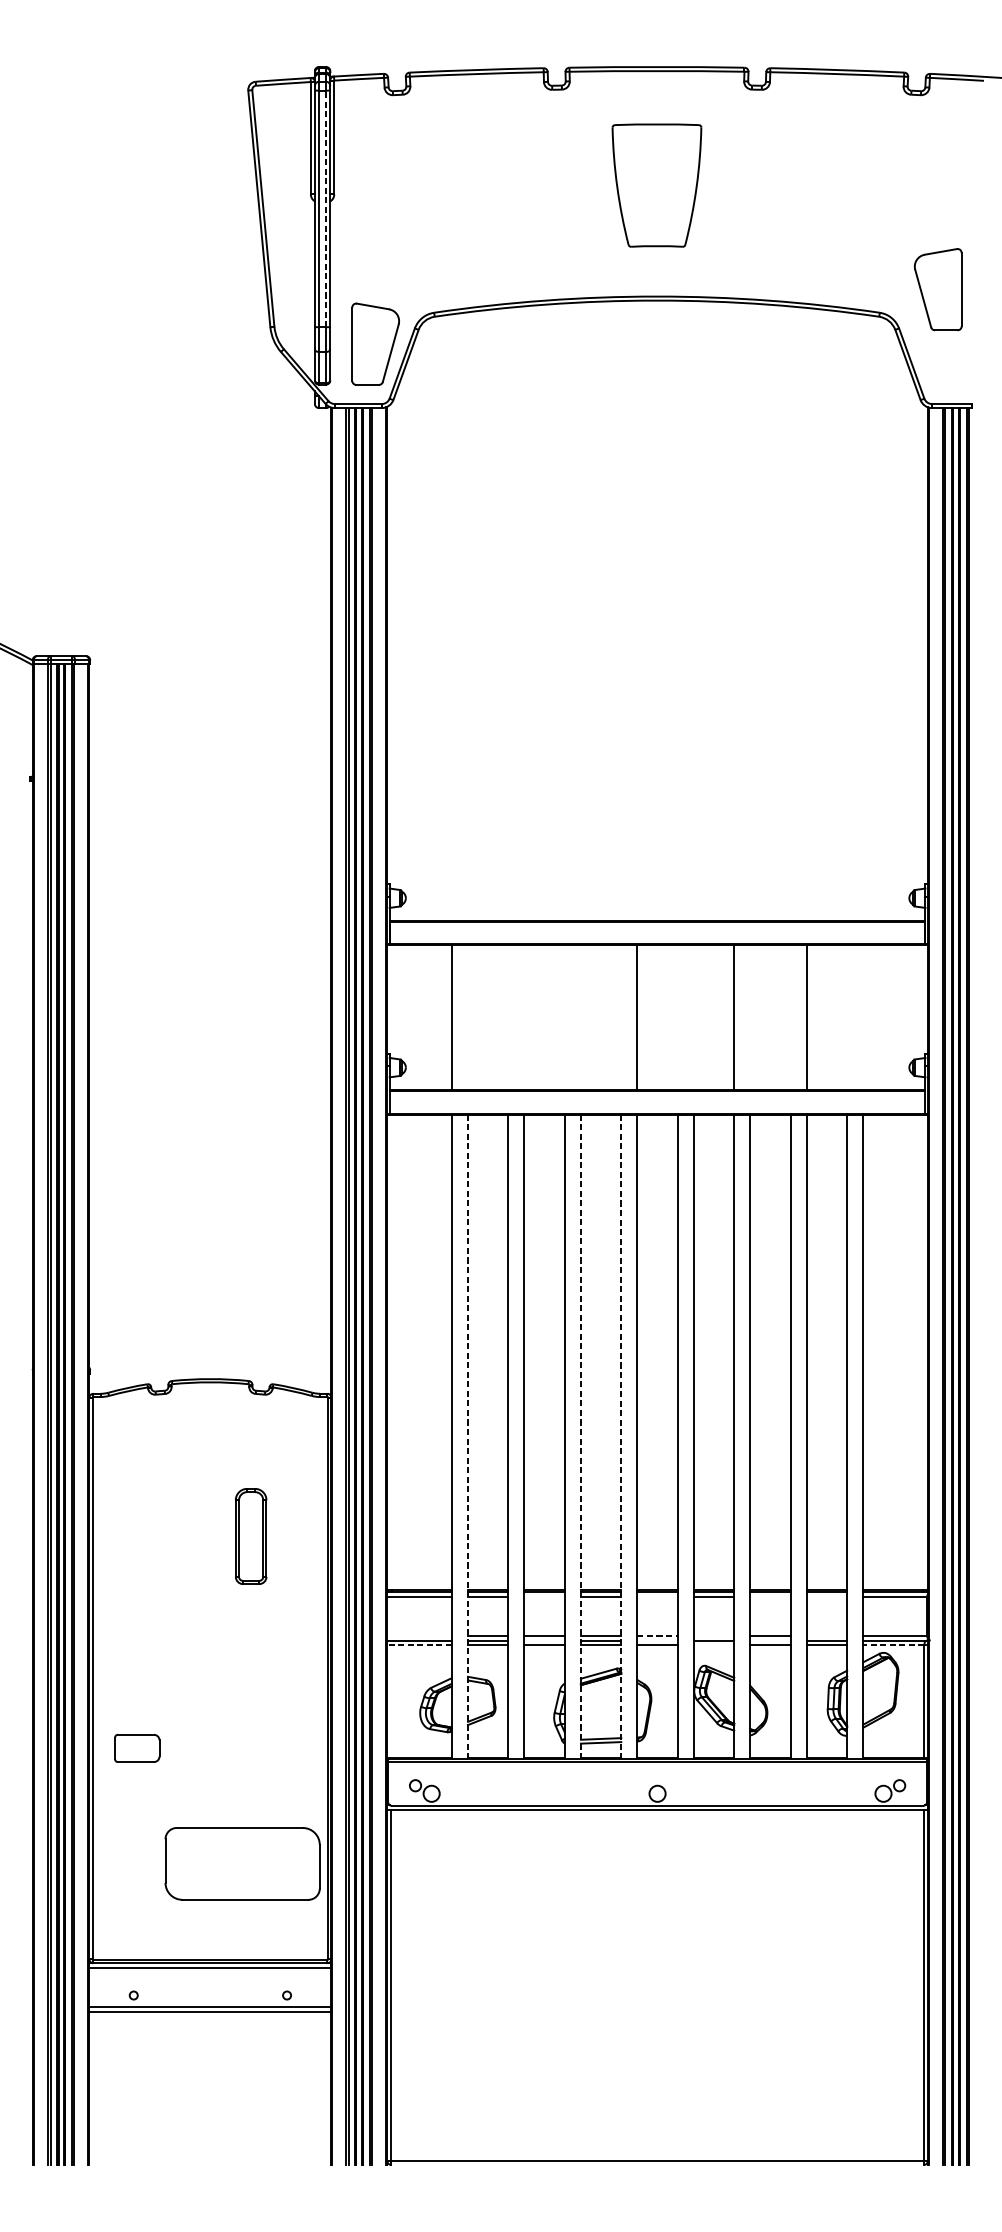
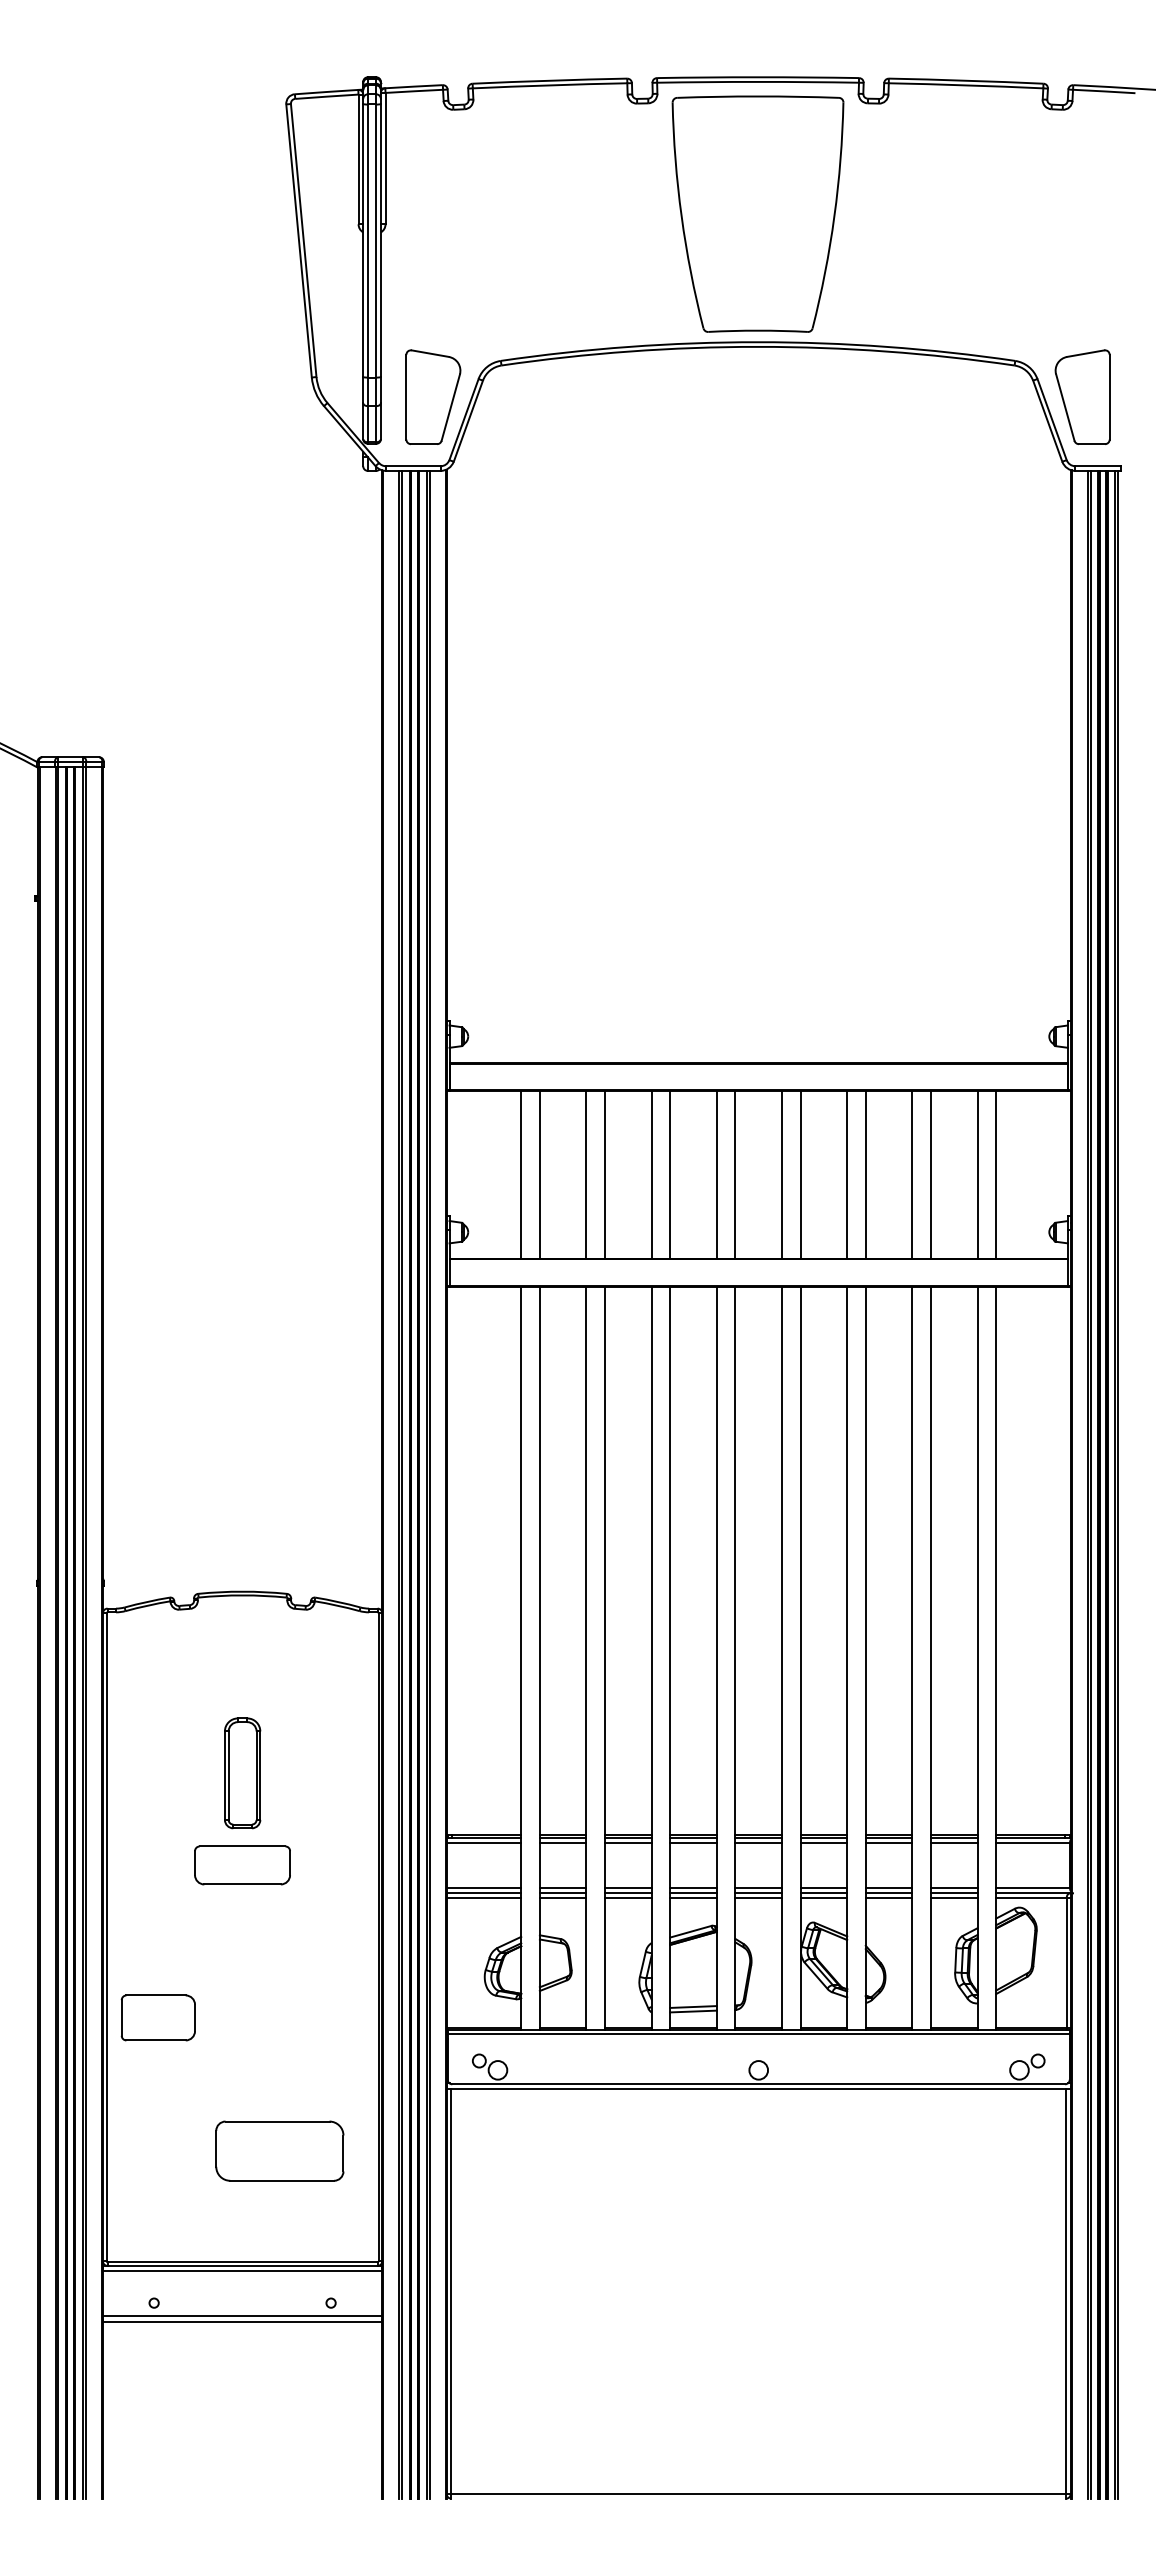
part: (656, 185) -> (757, 213), size x1.67
line: (326, 208) -> (376, 240), dashed -> solid
part: (938, 289) -> (1082, 396), moved
line: (467, 1017) -> (539, 1174), added
line: (508, 1017) -> (586, 1174), added
line: (524, 1017) -> (605, 1174), added
line: (564, 1017) -> (651, 1174), added
line: (581, 1017) -> (670, 1174), added
line: (620, 1017) -> (716, 1174), added
line: (678, 1017) -> (782, 1174), added
line: (693, 1017) -> (800, 1174), added
line: (750, 1017) -> (865, 1174), added
line: (790, 1017) -> (912, 1174), added
line: (847, 1017) -> (977, 1174), added
line: (863, 1017) -> (996, 1174), added
line: (467, 1437) -> (539, 1658), dashed -> solid
line: (581, 1437) -> (670, 1658), dashed -> solid
line: (620, 1437) -> (716, 1658), dashed -> solid
part: (251, 1536) -> (242, 1773), moved
line: (544, 1597) -> (628, 1843), added
line: (657, 1597) -> (758, 1843), added
line: (770, 1597) -> (888, 1843), added
line: (827, 1597) -> (954, 1843), added
part: (210, 1616) -> (242, 1865), added
line: (419, 1635) -> (483, 1887), added
line: (658, 1635) -> (759, 1887), dashed -> solid
line: (713, 1635) -> (823, 1887), added
line: (827, 1635) -> (954, 1887), added
line: (544, 1640) -> (628, 1893), added
line: (657, 1640) -> (758, 1893), added
line: (770, 1640) -> (888, 1893), added
line: (419, 1644) -> (483, 1898), dashed -> solid
line: (713, 1644) -> (823, 1898), added
line: (893, 1644) -> (1030, 1898), dashed -> solid
part: (136, 1748) -> (157, 2017), size x1.43
part: (242, 1863) -> (279, 2150), size x0.71

